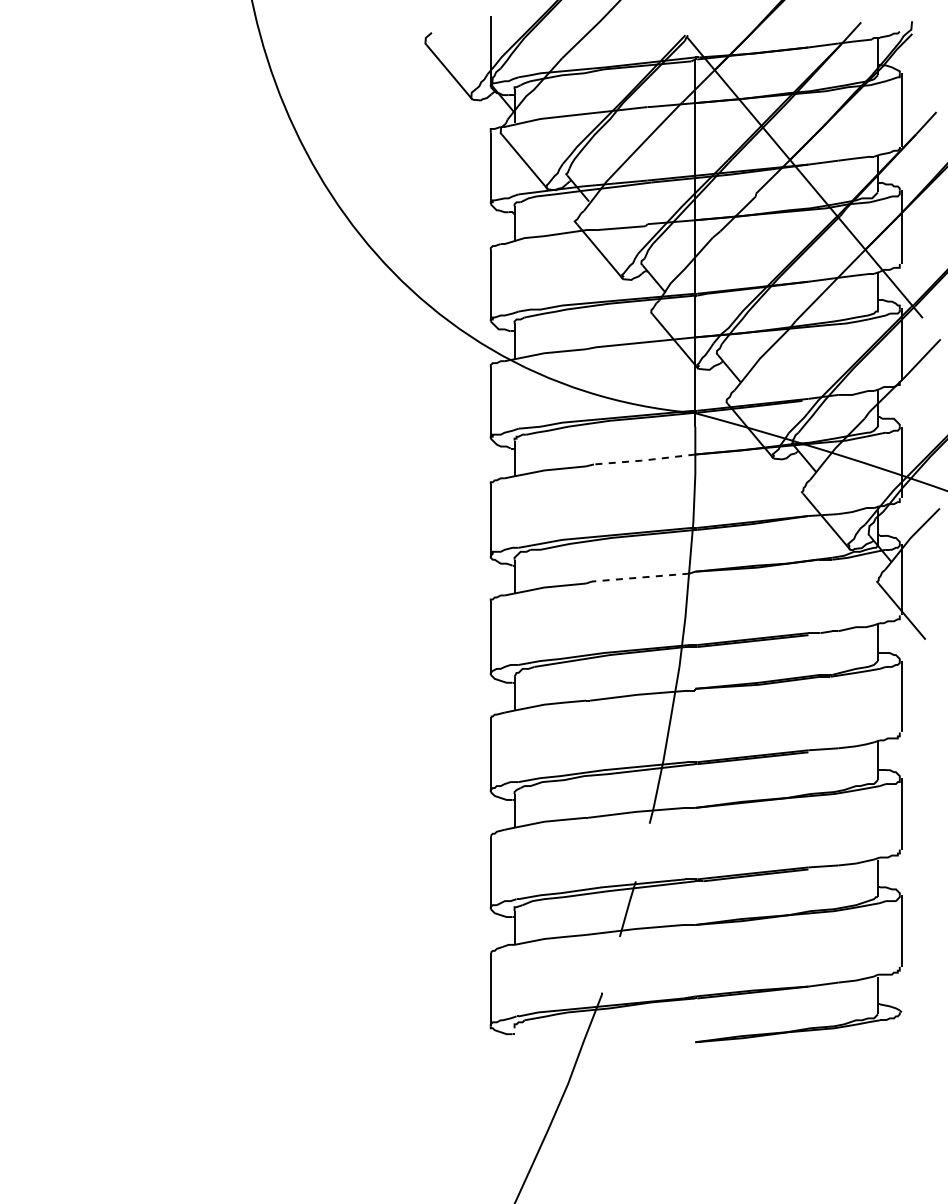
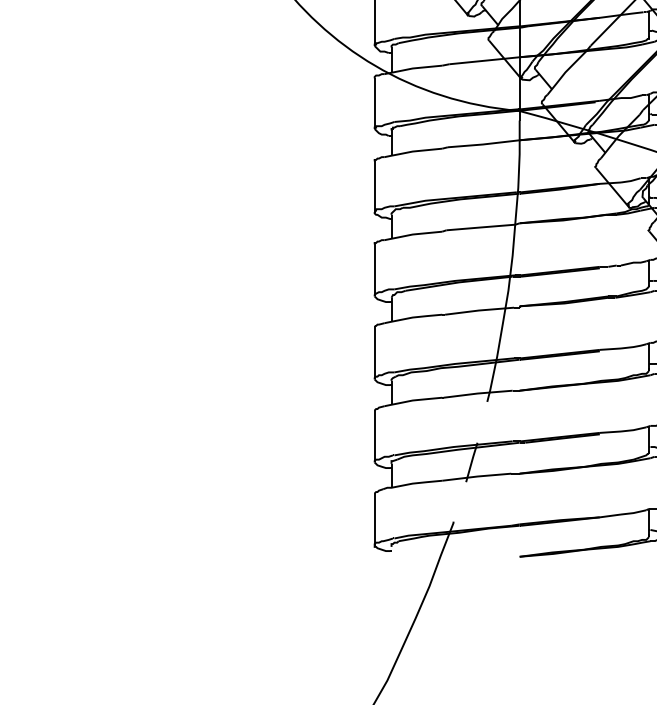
line: (644, 460) -> (483, 144), dashed -> solid
line: (639, 577) -> (480, 227), dashed -> solid

